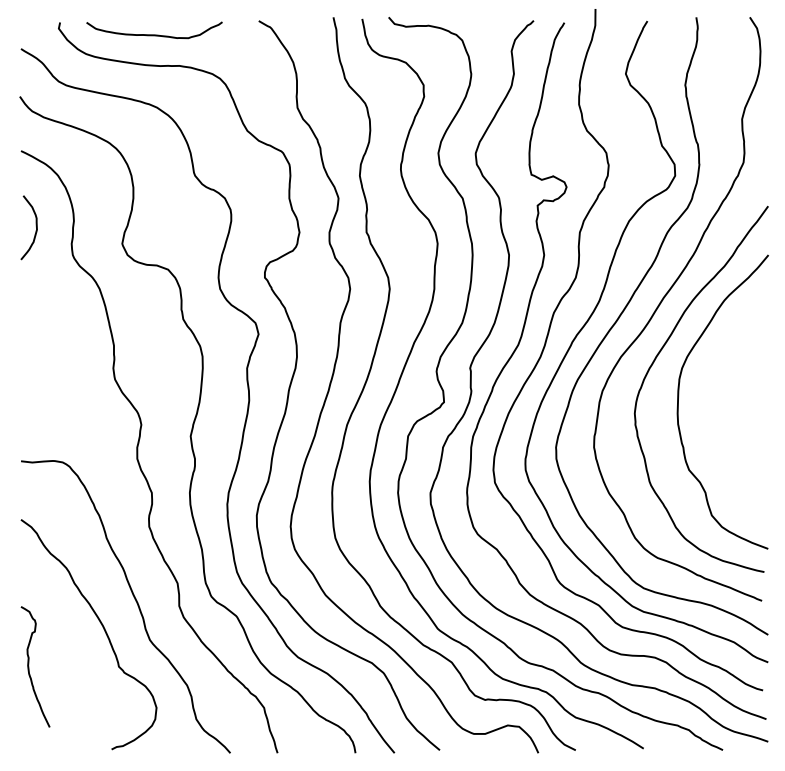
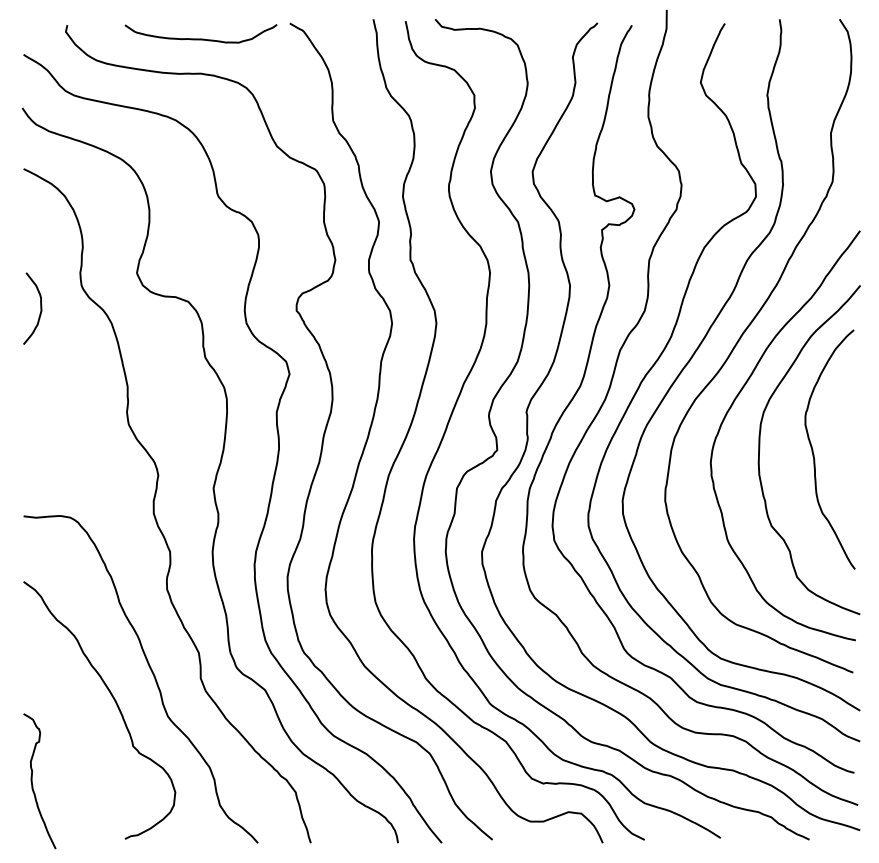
curve: (154, 34) -> (201, 38), moved
curve: (35, 225) -> (39, 306), moved
curve: (727, 405) -> (814, 453), added
curve: (29, 666) -> (33, 780), moved

